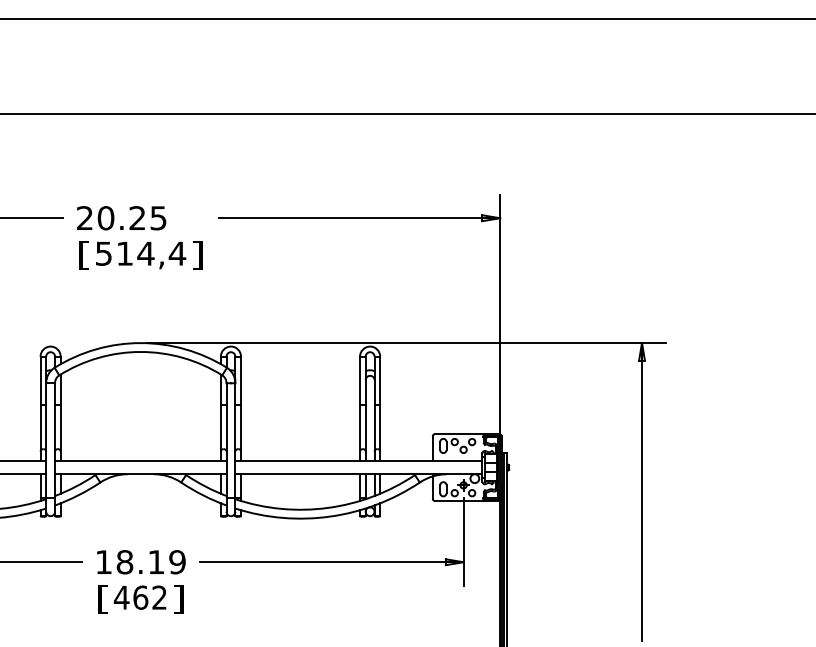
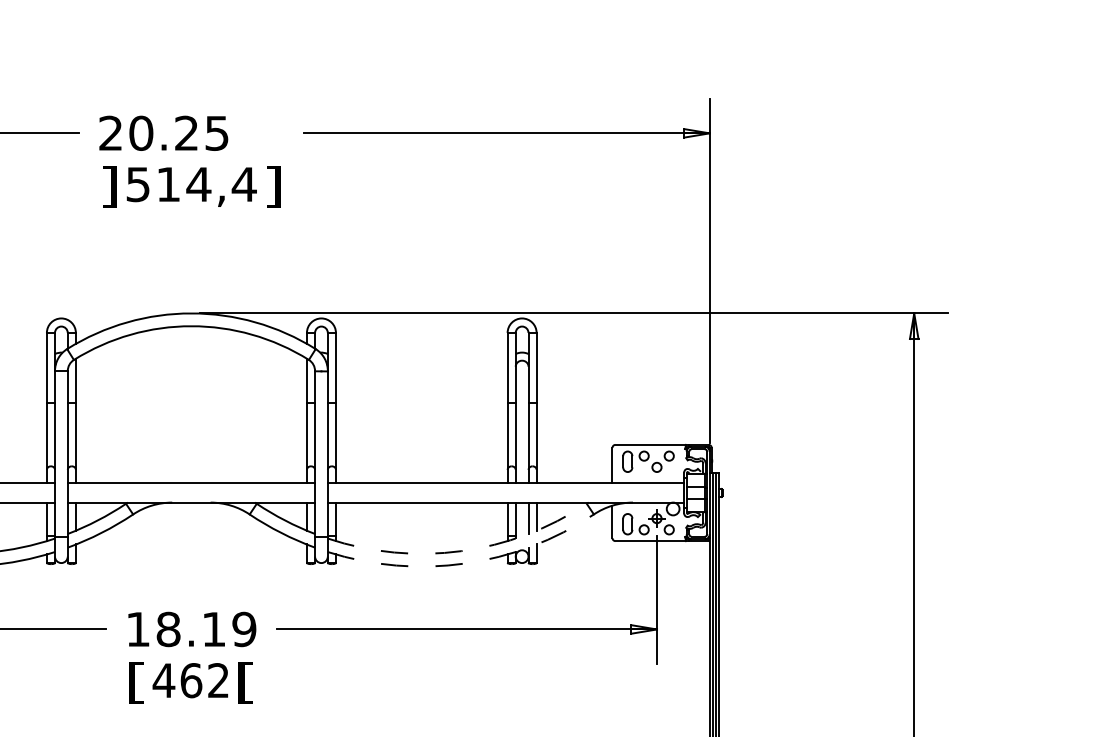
text: (83, 255) -> (108, 187), [ -> ]
arc: (327, 507) -> (460, 550), solid -> dashed
arc: (330, 516) -> (464, 563), solid -> dashed
text: (178, 599) -> (245, 683), ] -> [

